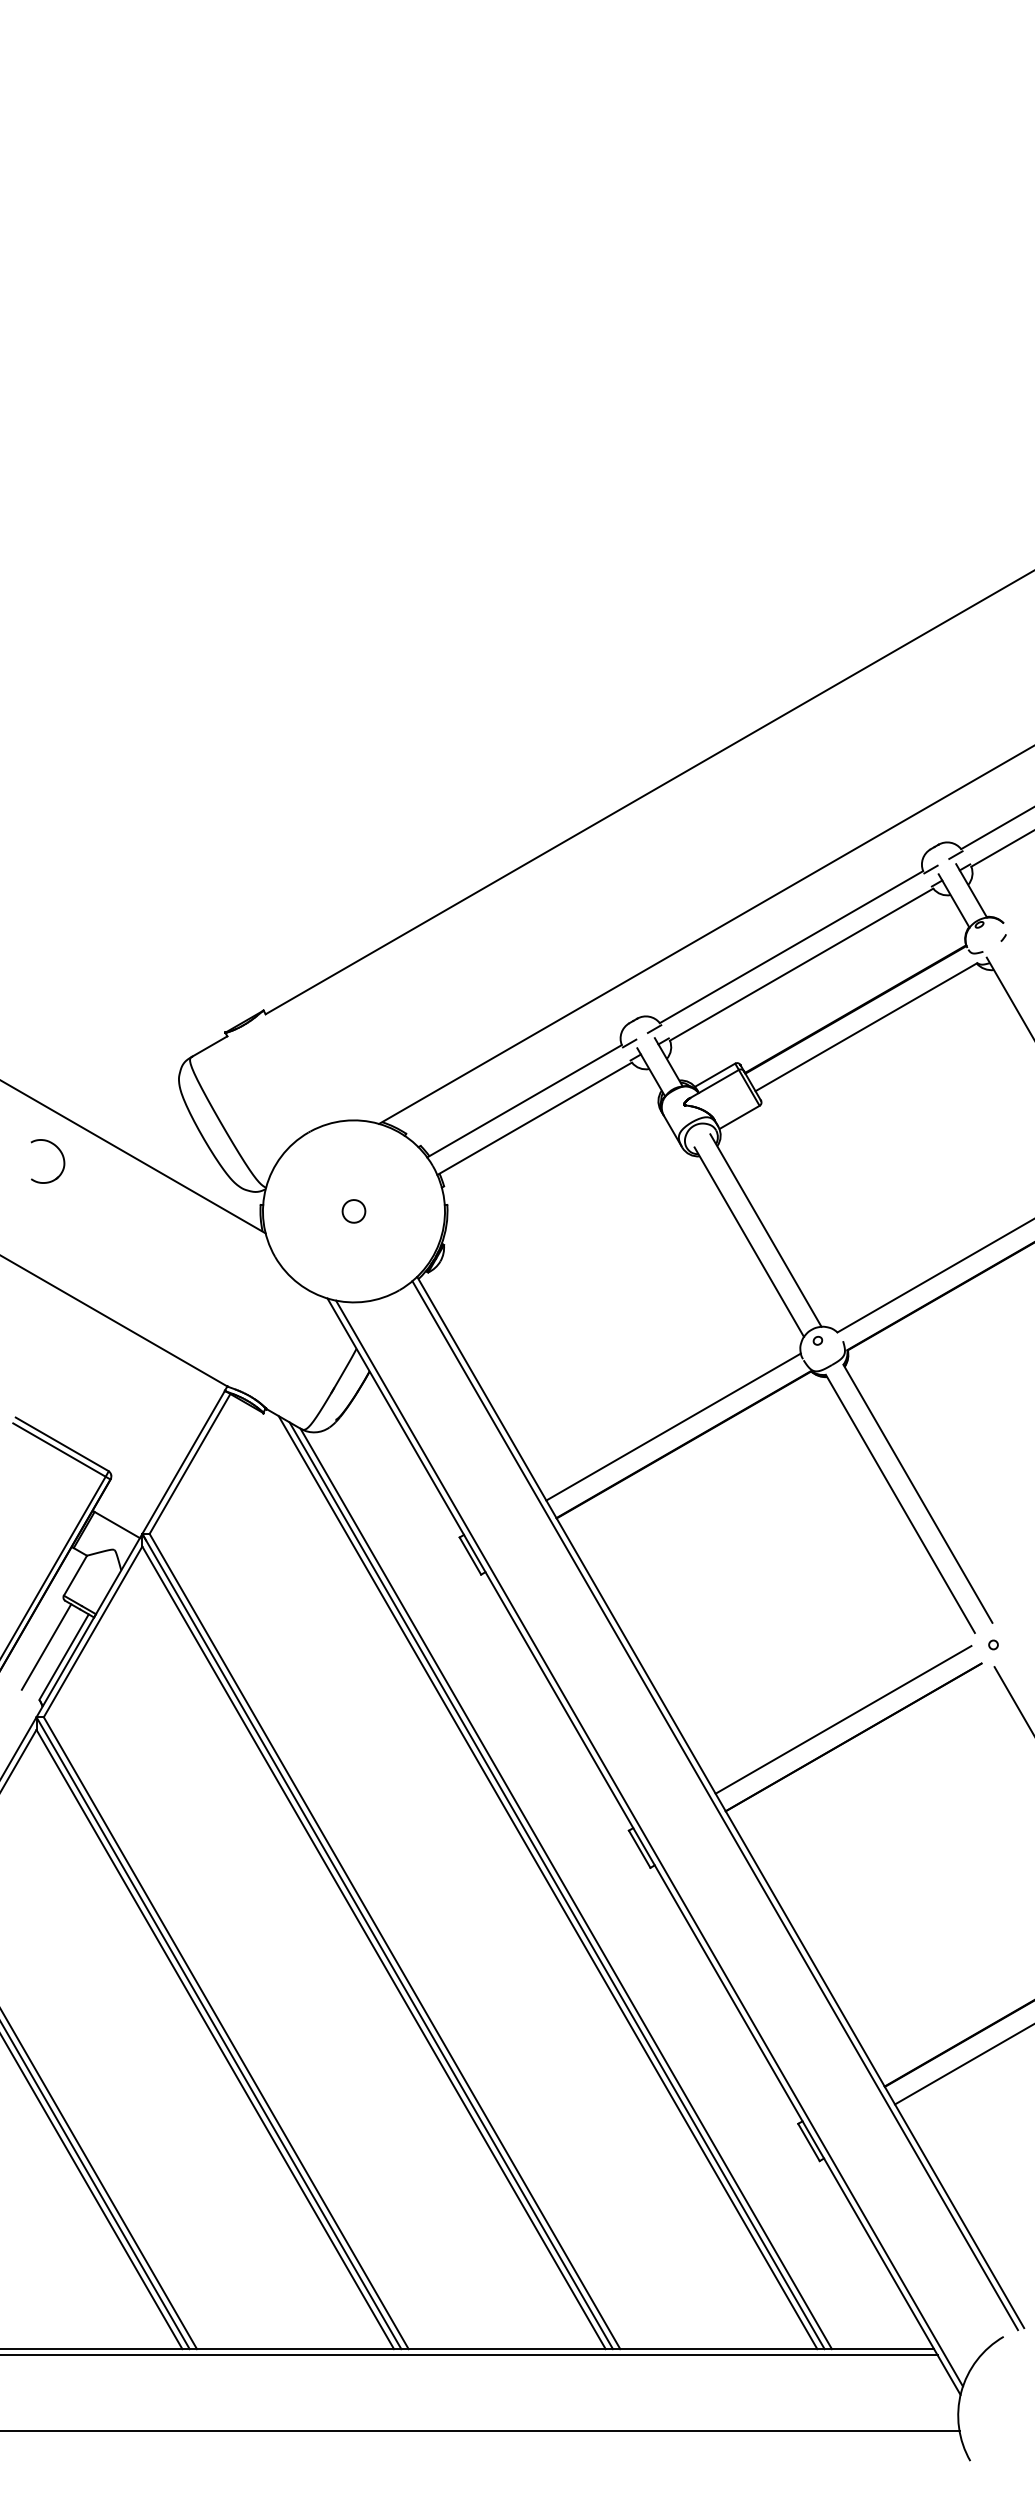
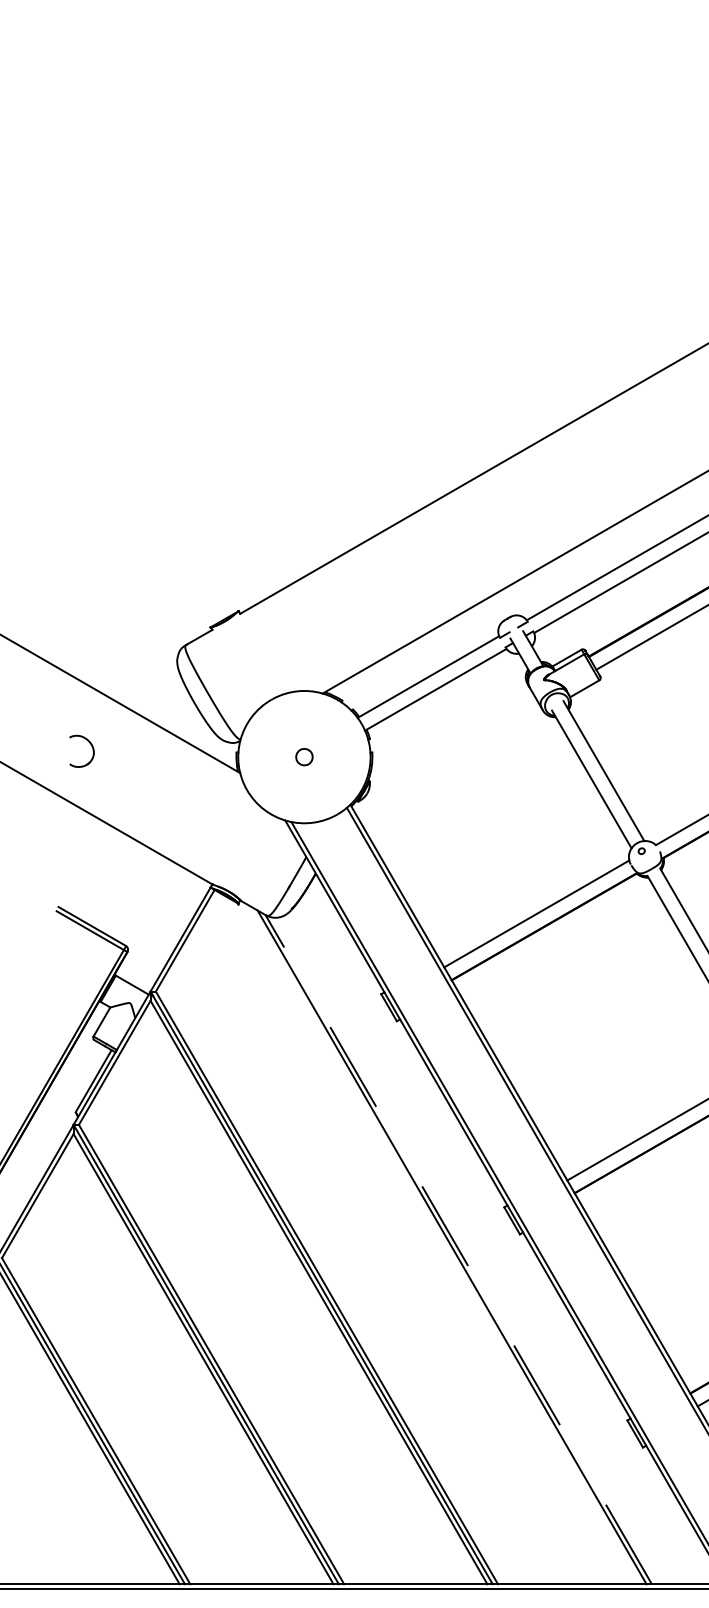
part: (61, 1155) -> (91, 747), moved
line: (46, 1646) -> (80, 1073), removed
line: (547, 1882) -> (445, 1245), removed
line: (565, 1888) -> (458, 1249), solid -> dashed

